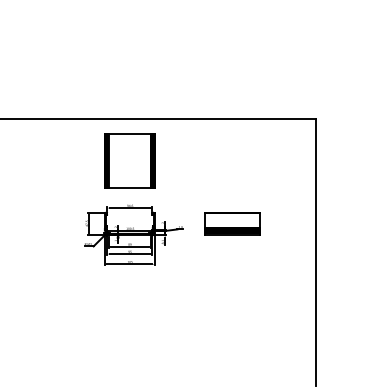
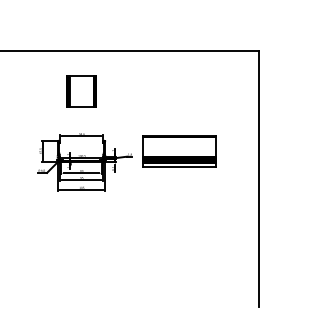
part: (129, 160) -> (81, 90), size x0.6
part: (232, 223) -> (179, 151), size x1.4

